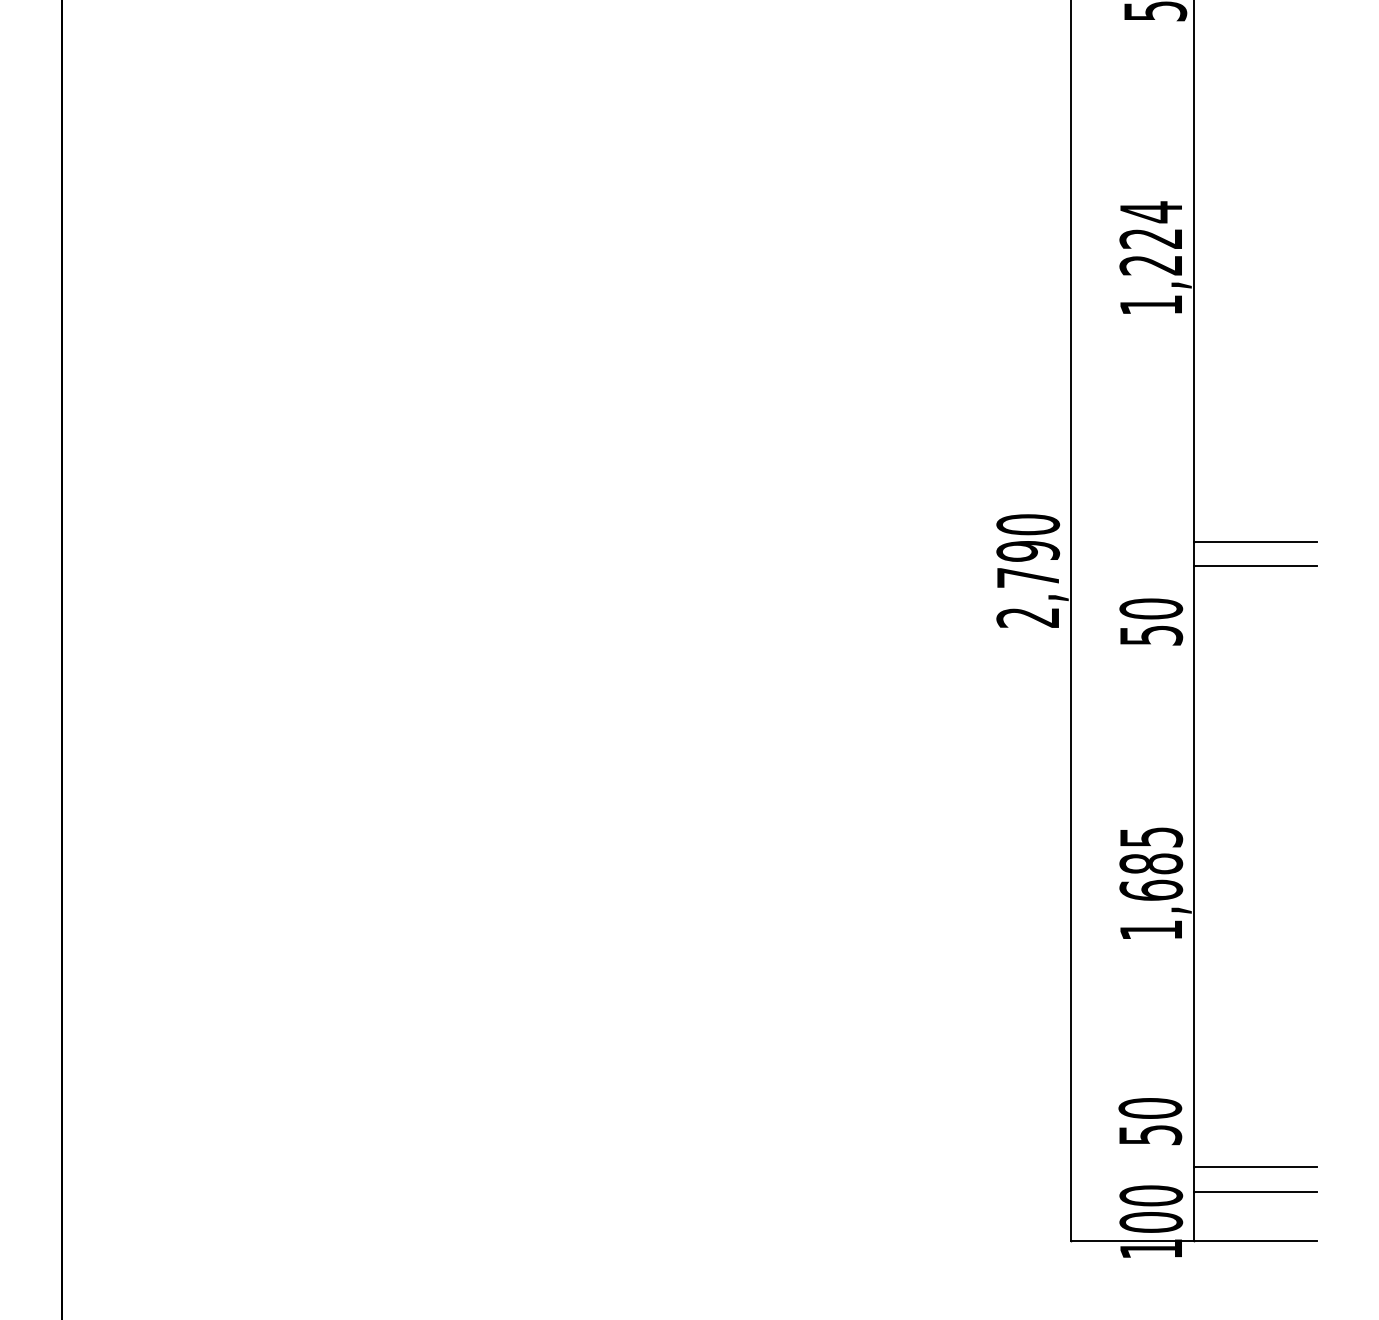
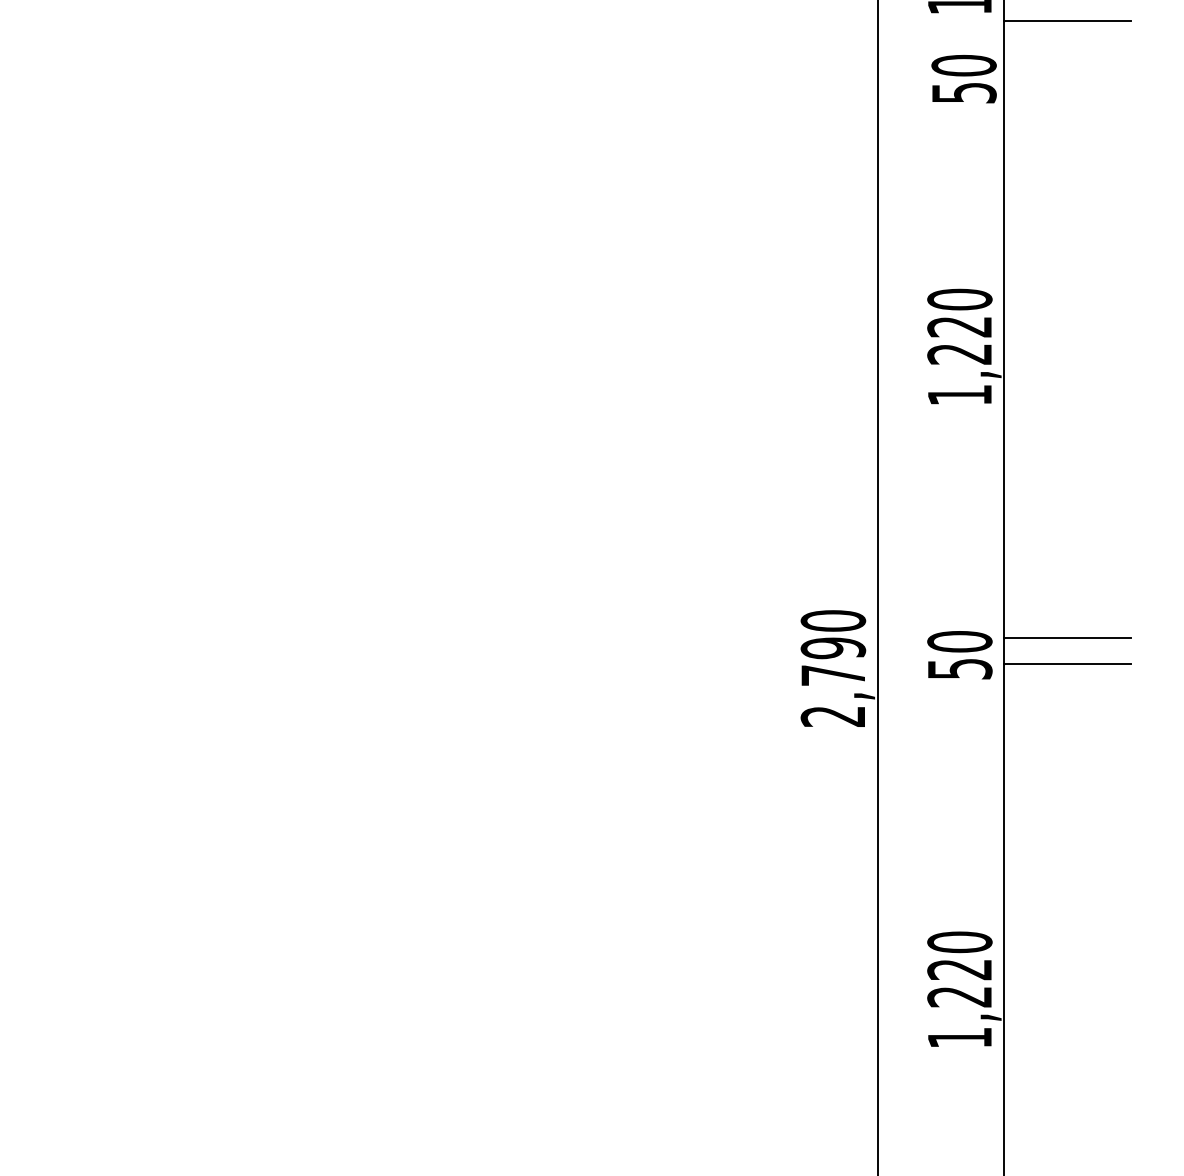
text: (1151, 212) -> (960, 299), 1,224 -> 1,220
text: (1151, 621) -> (960, 654), moved
text: (1151, 863) -> (960, 969), 1,685 -> 1,220

